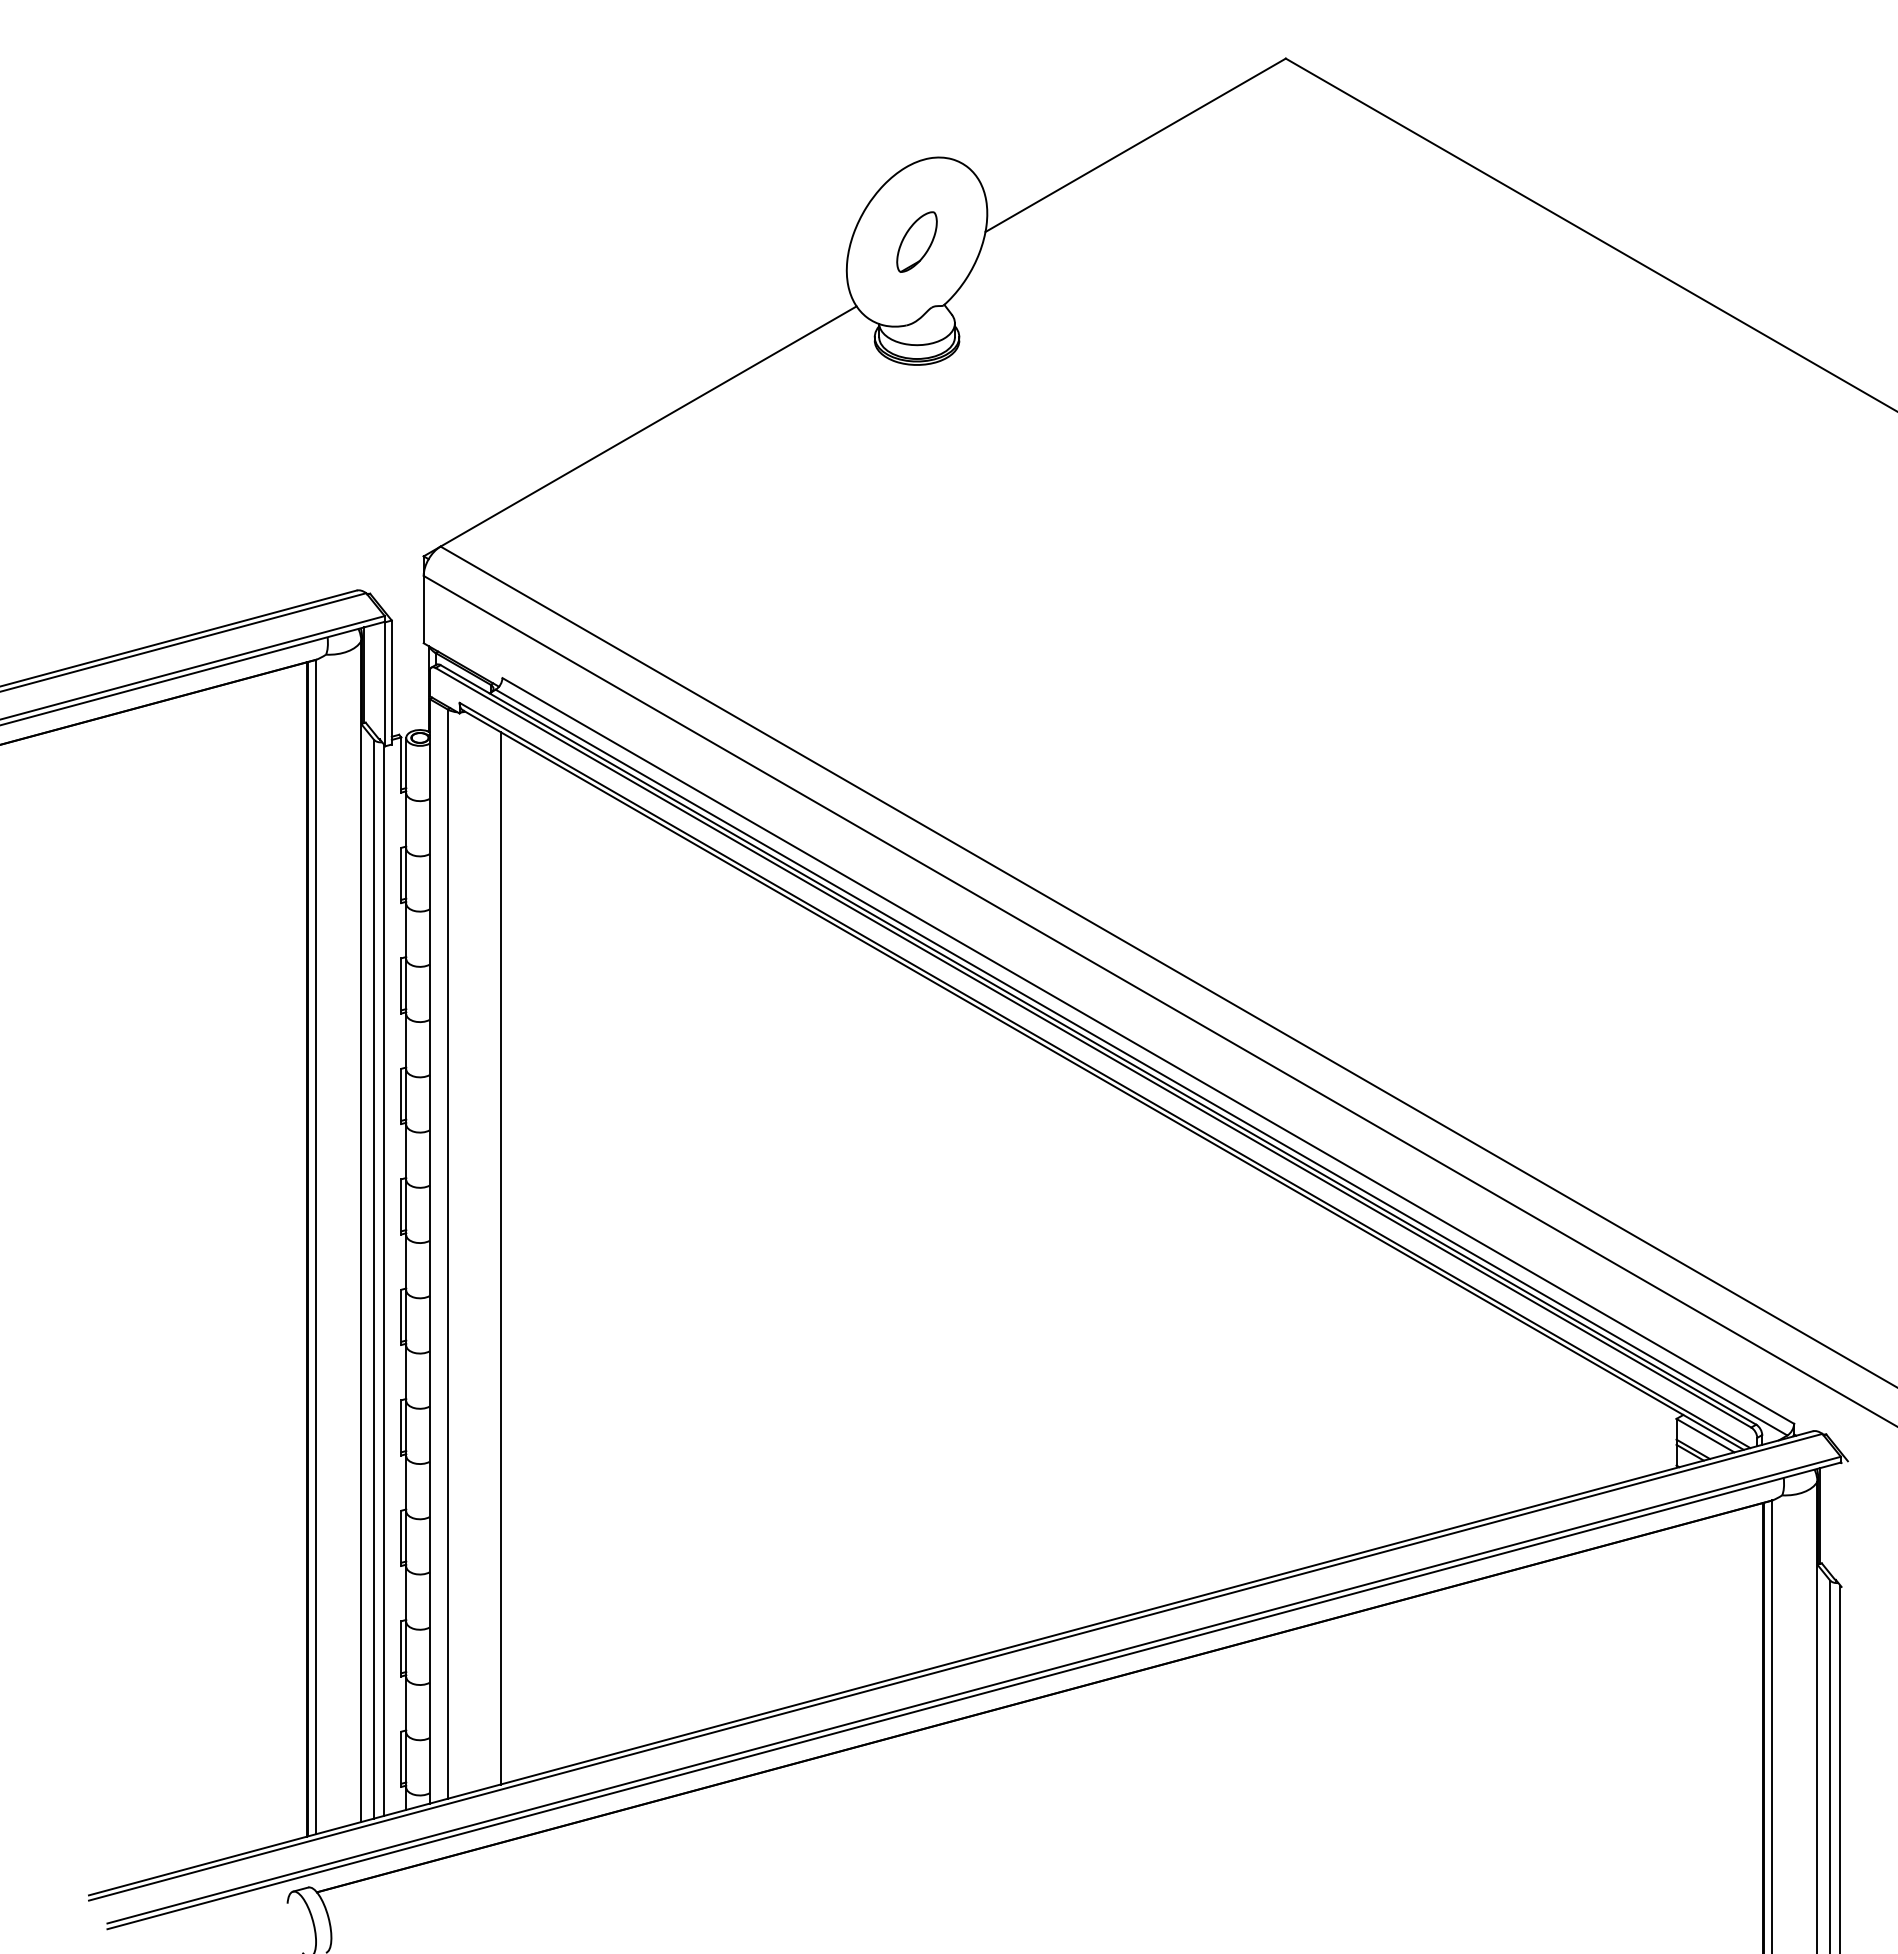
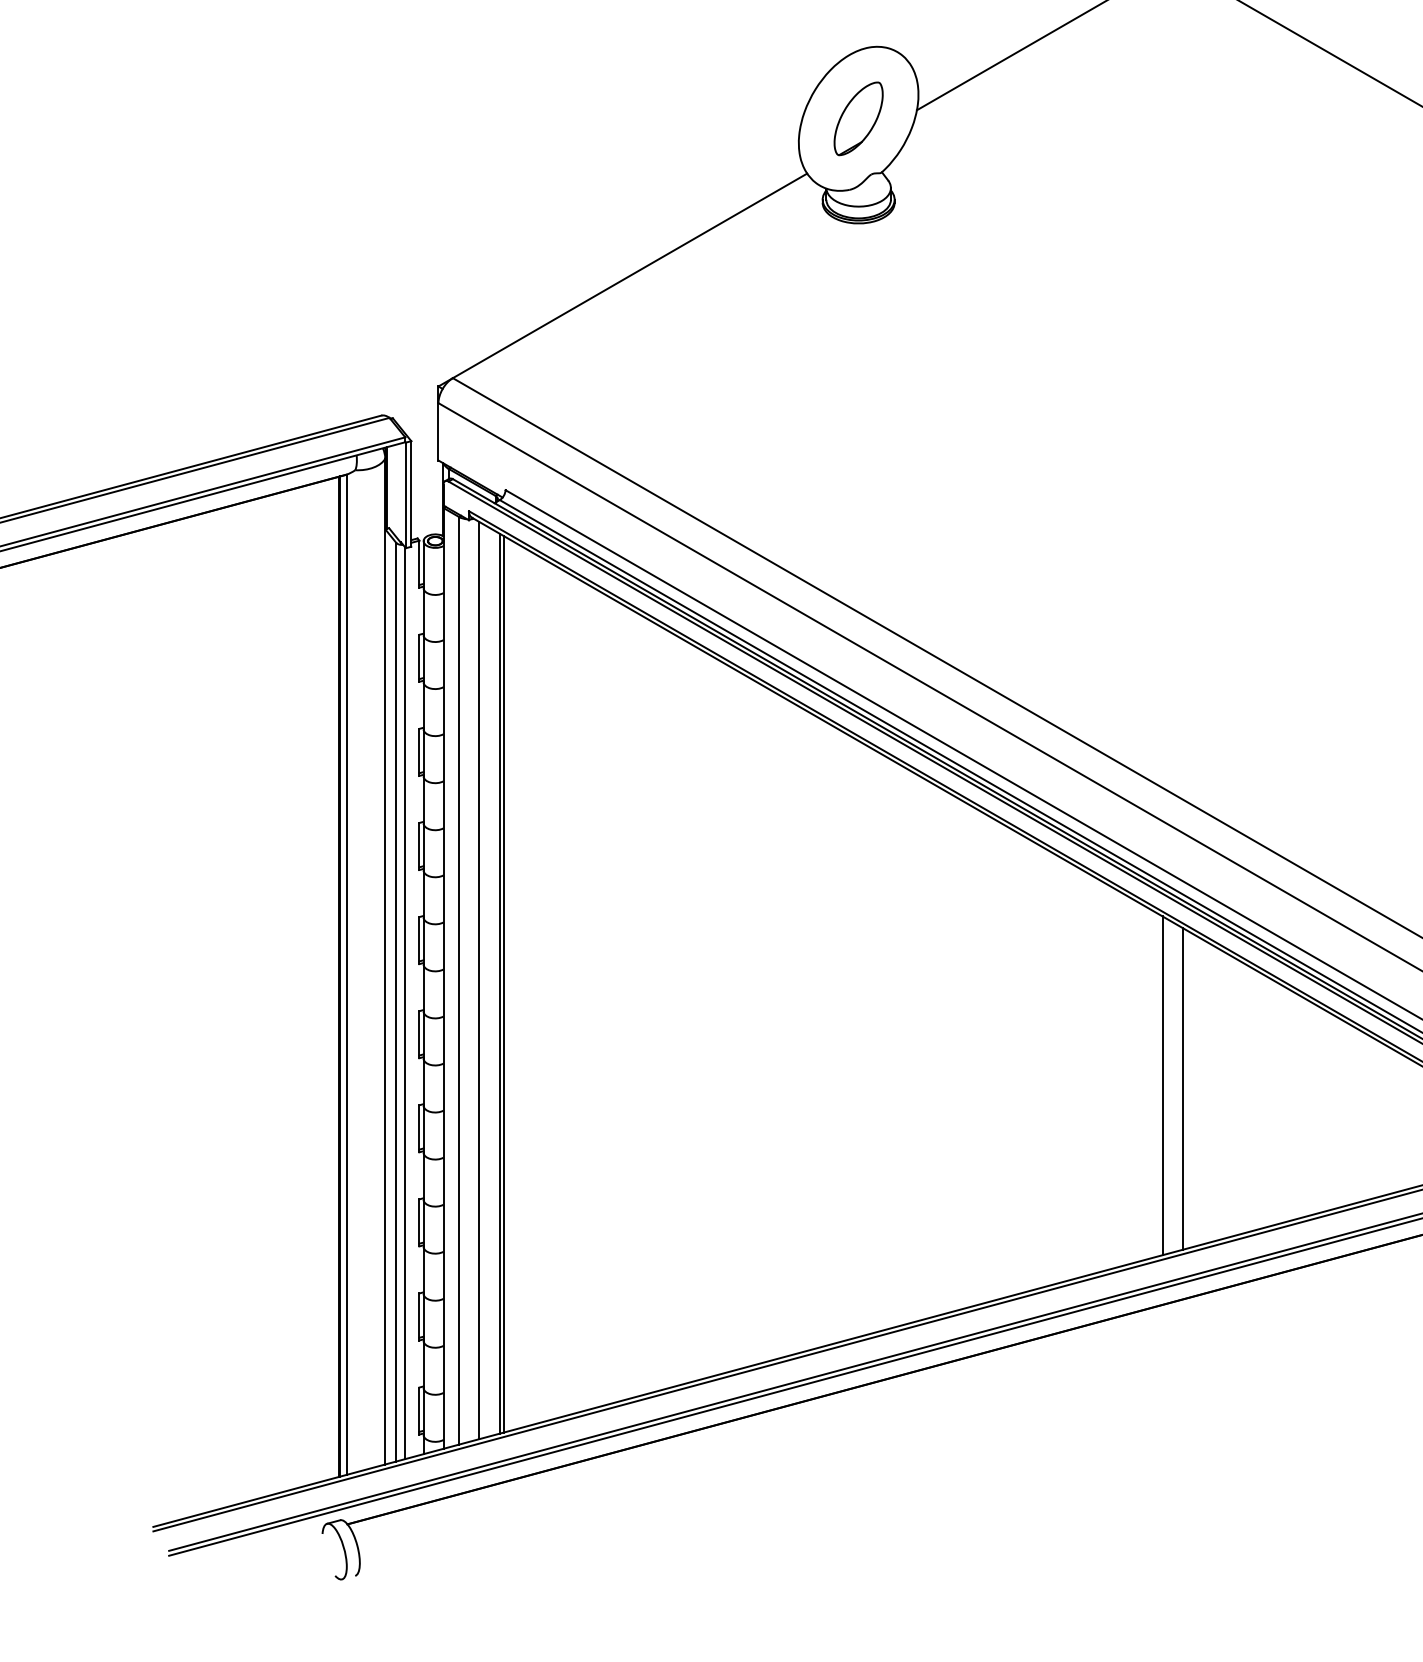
part: (916, 241) -> (858, 118), size x1.43
line: (471, 1253) -> (479, 980), added
line: (495, 1257) -> (499, 983), added
line: (1273, 1377) -> (1162, 1085), added
line: (1297, 1380) -> (1182, 1088), added

